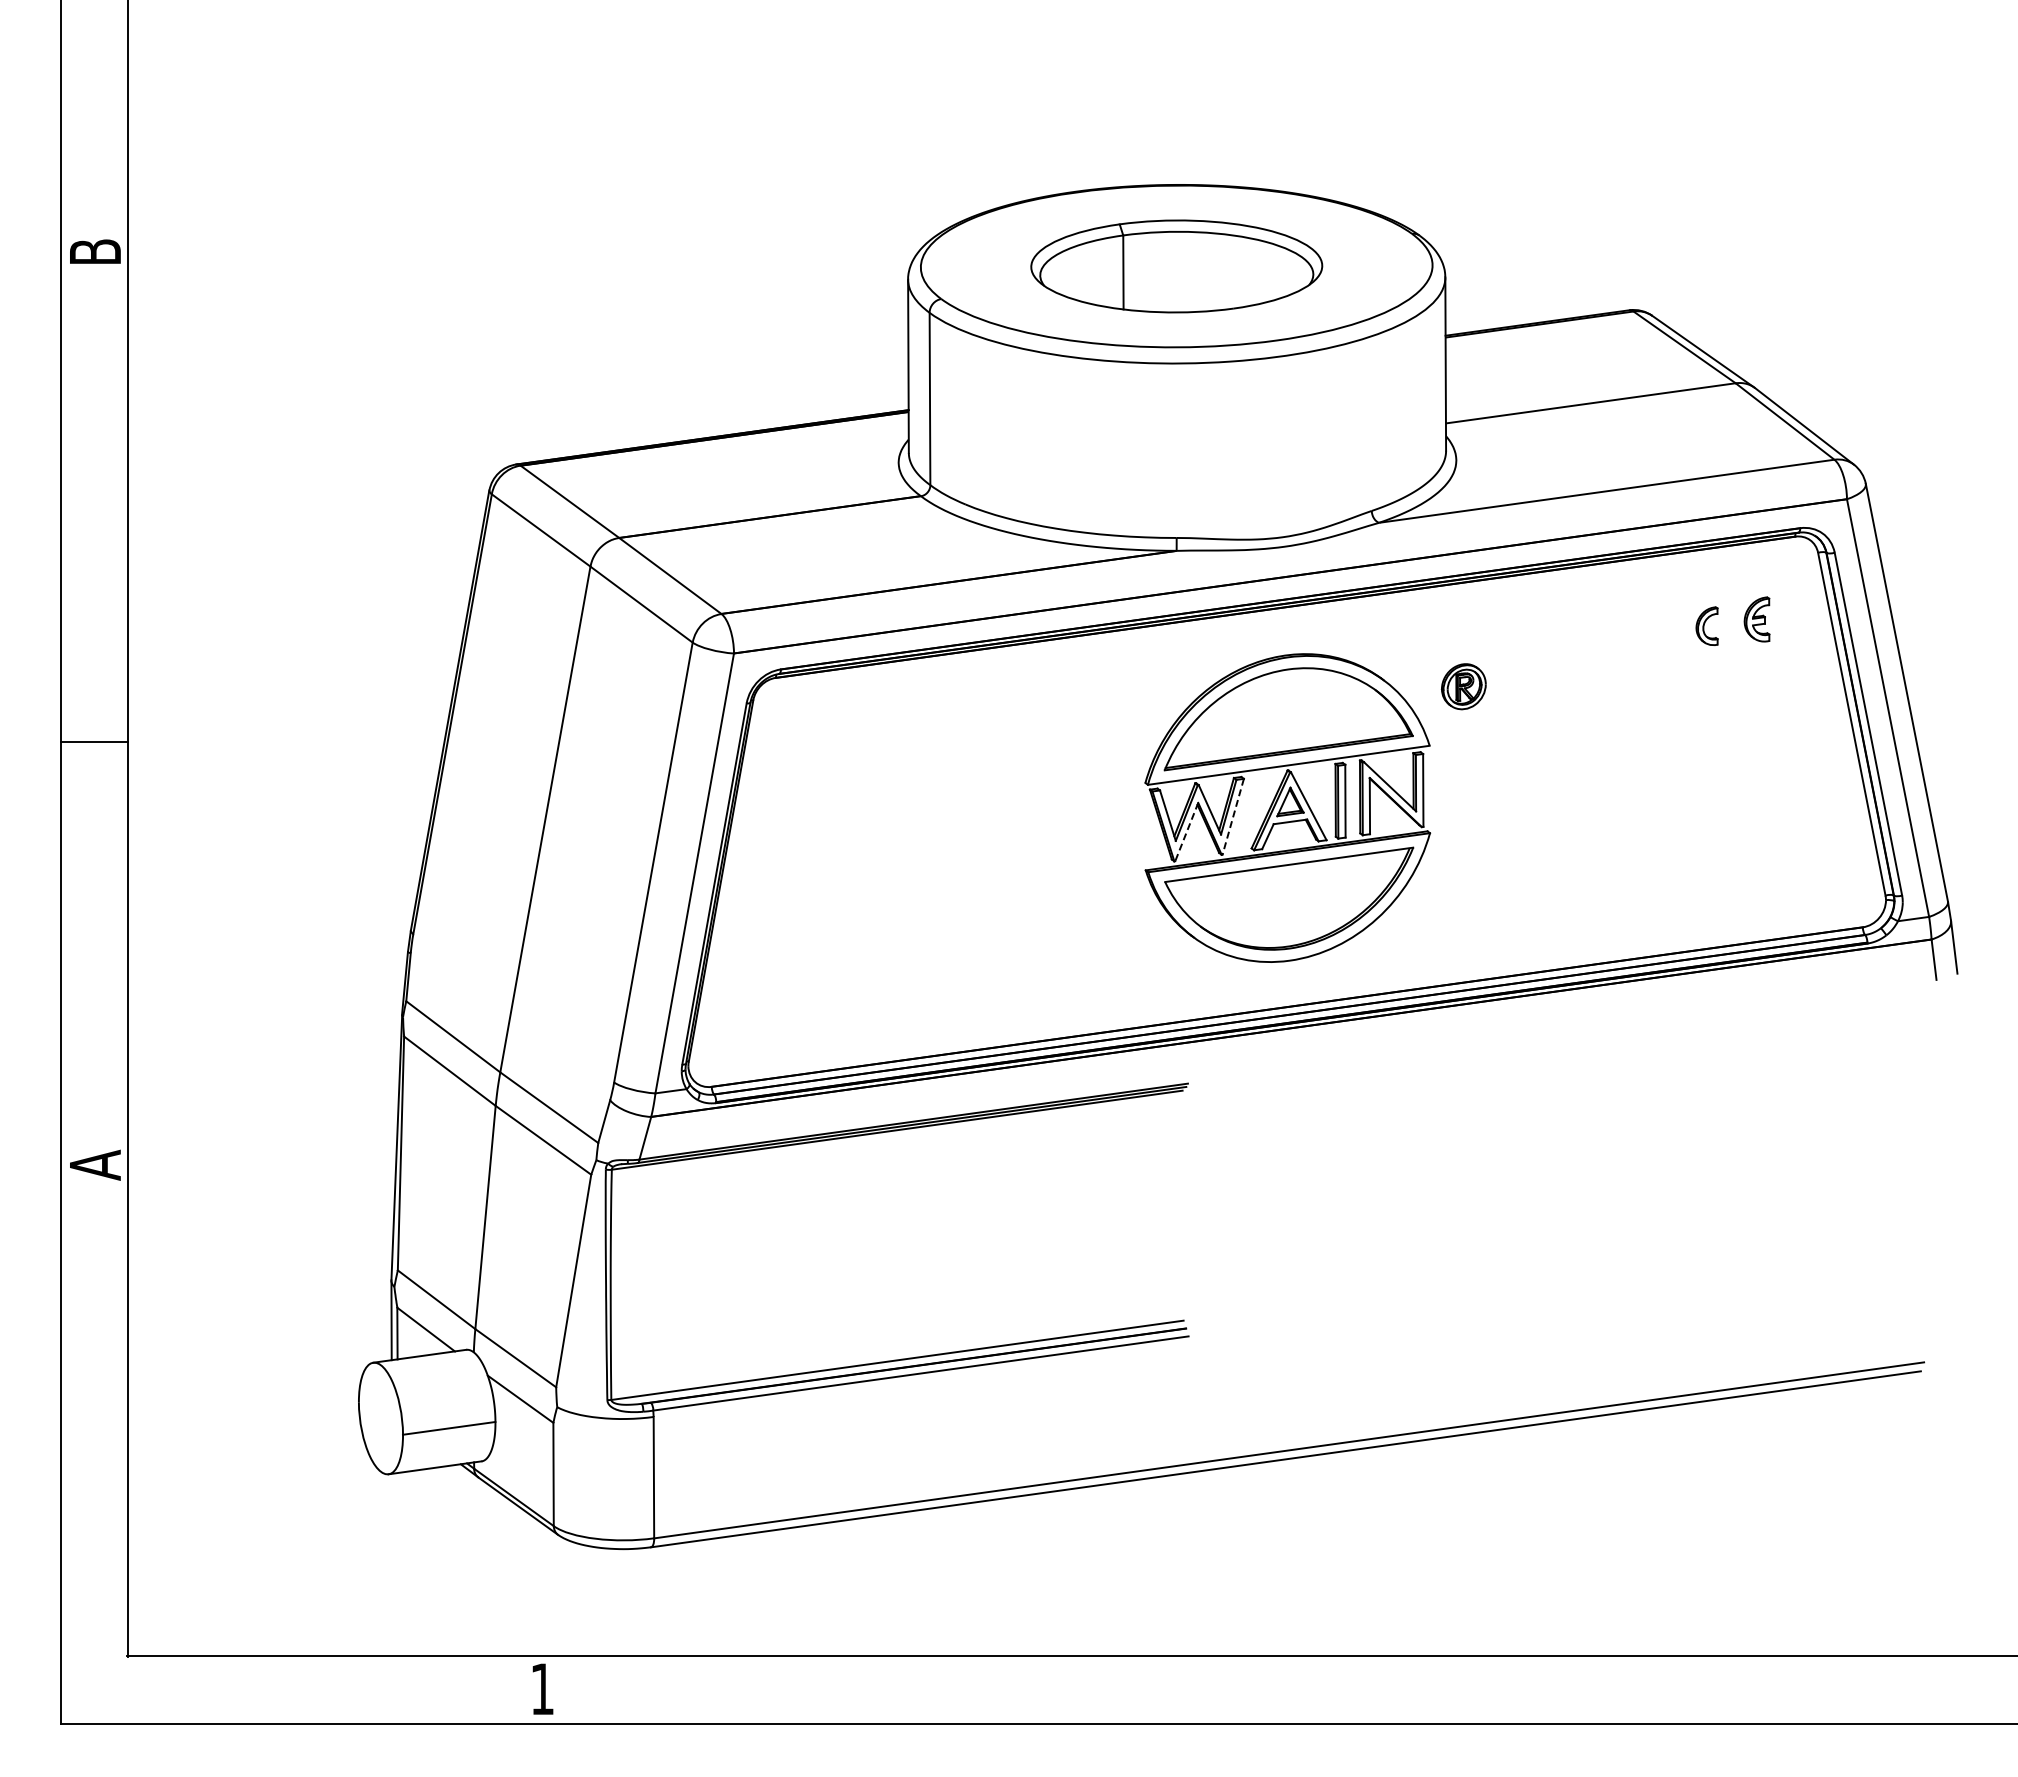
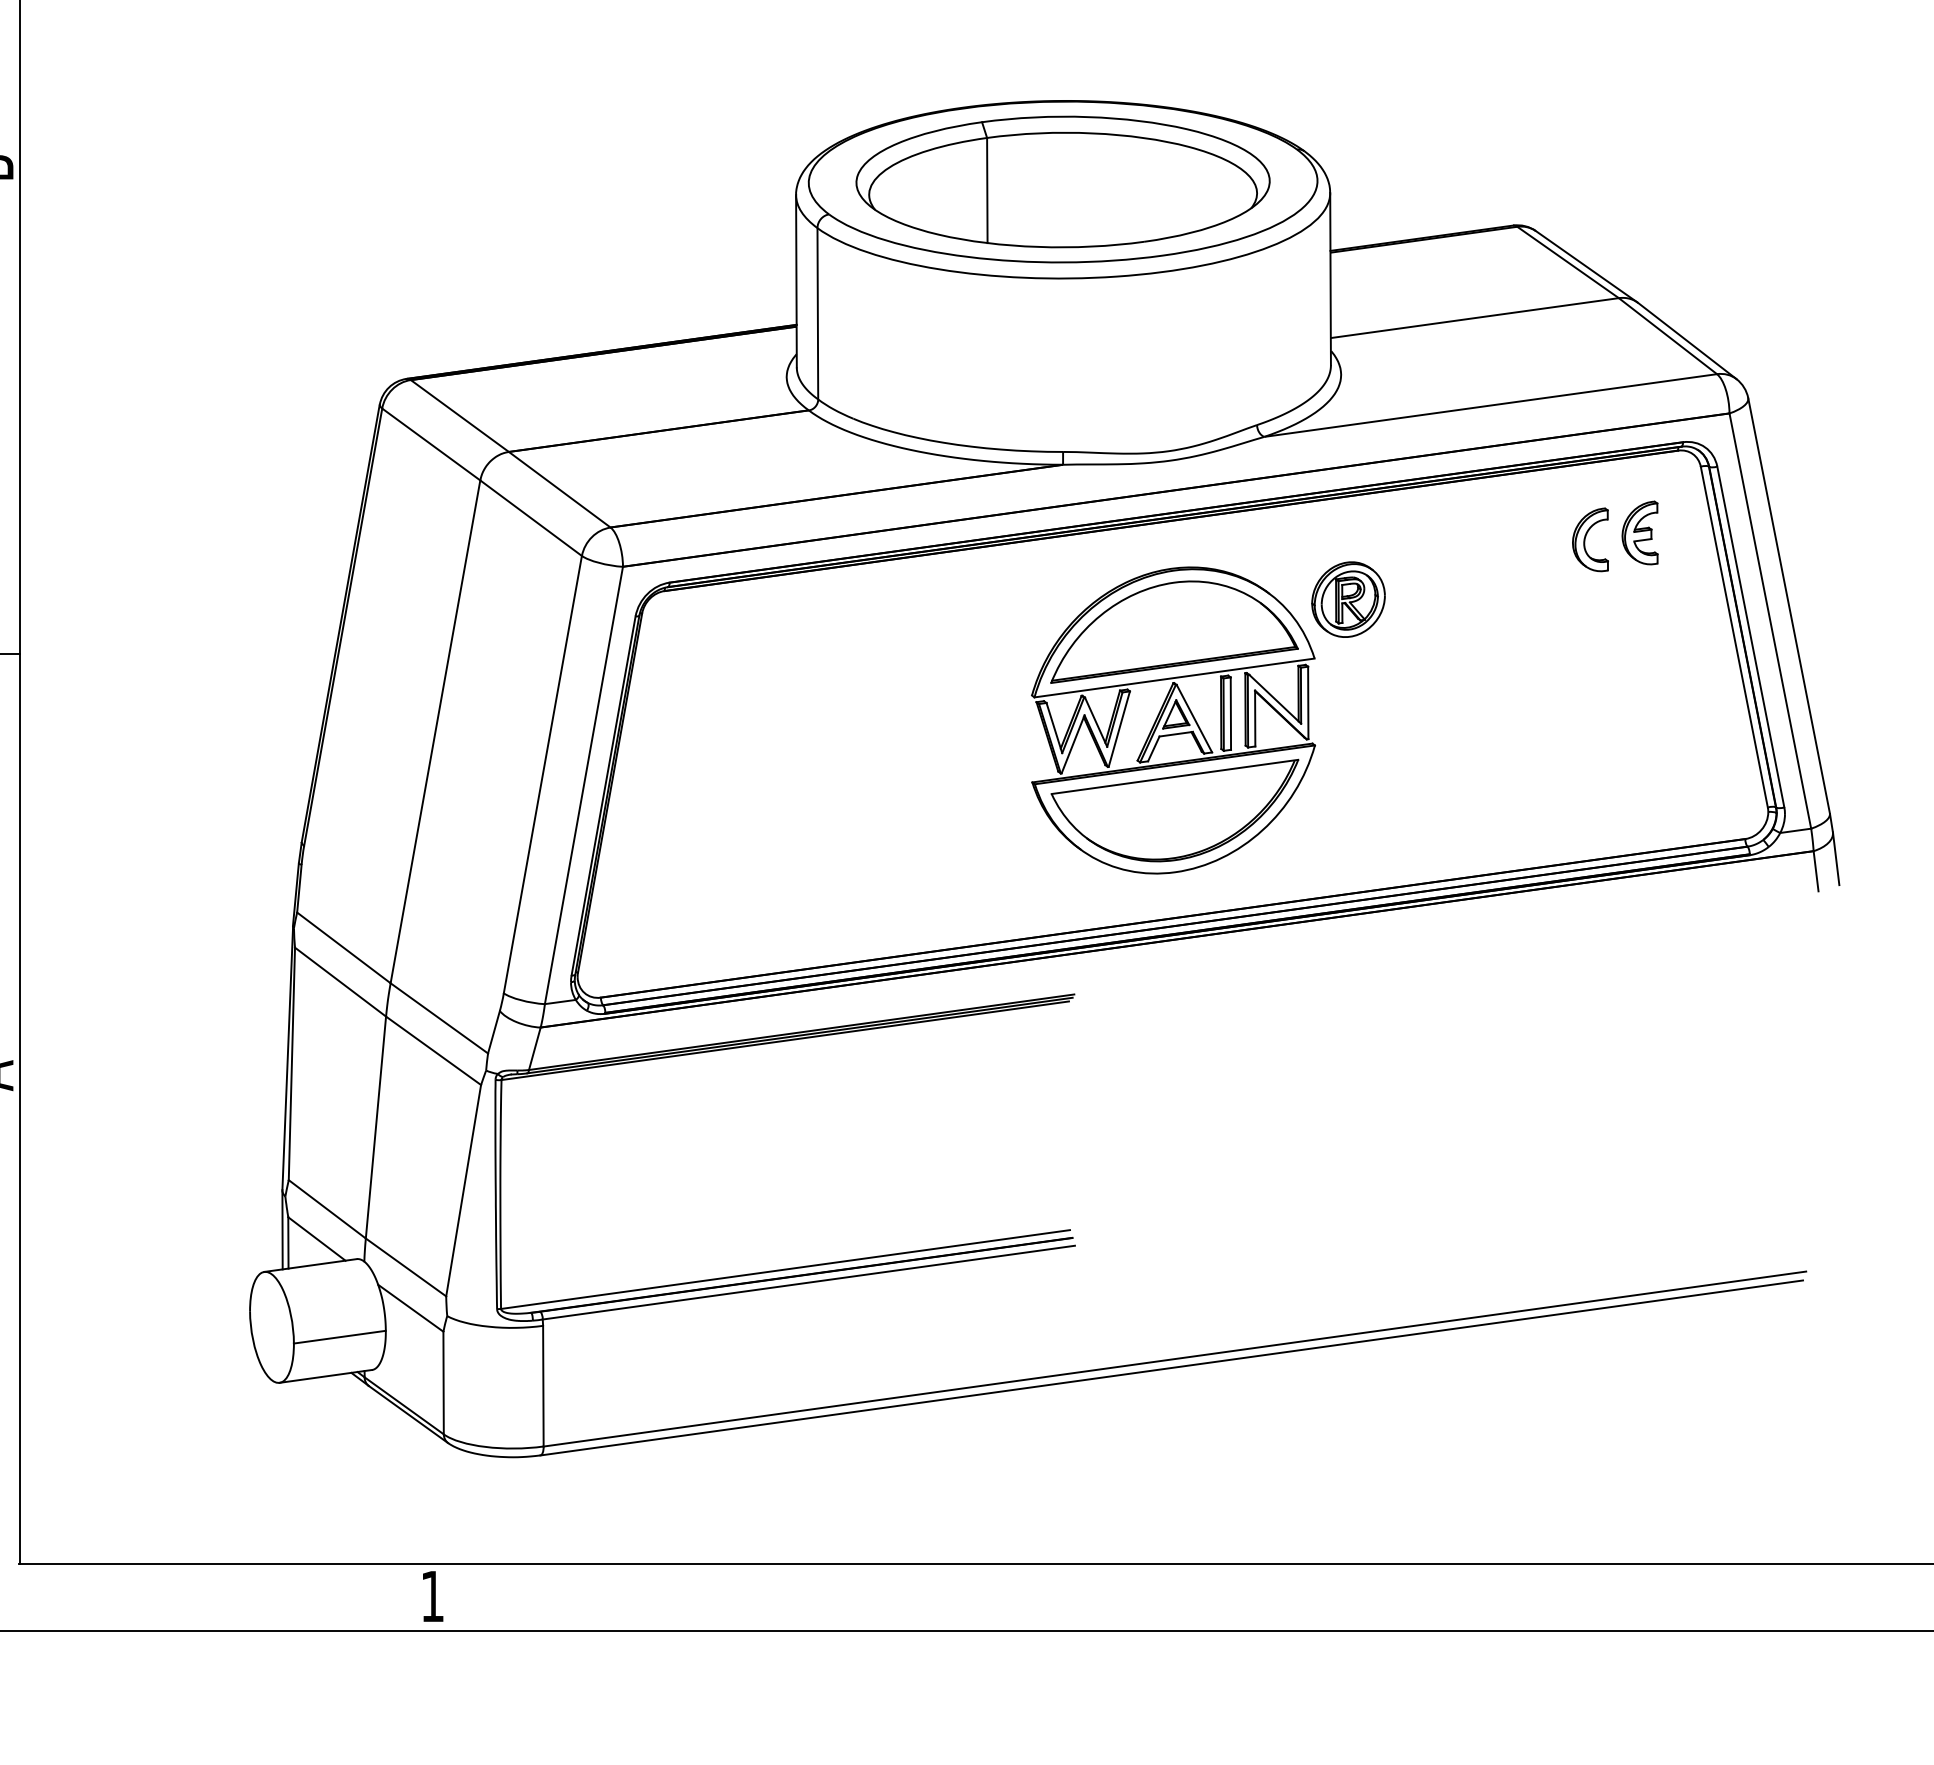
part: (1176, 266) -> (1062, 182), size x1.43
part: (1756, 619) -> (1639, 533), size x1.43
part: (1706, 625) -> (1589, 538), size x1.67
part: (1463, 686) -> (1348, 599), size x1.67
line: (1233, 817) -> (1119, 729), dashed -> solid
line: (1186, 832) -> (1072, 744), dashed -> solid

